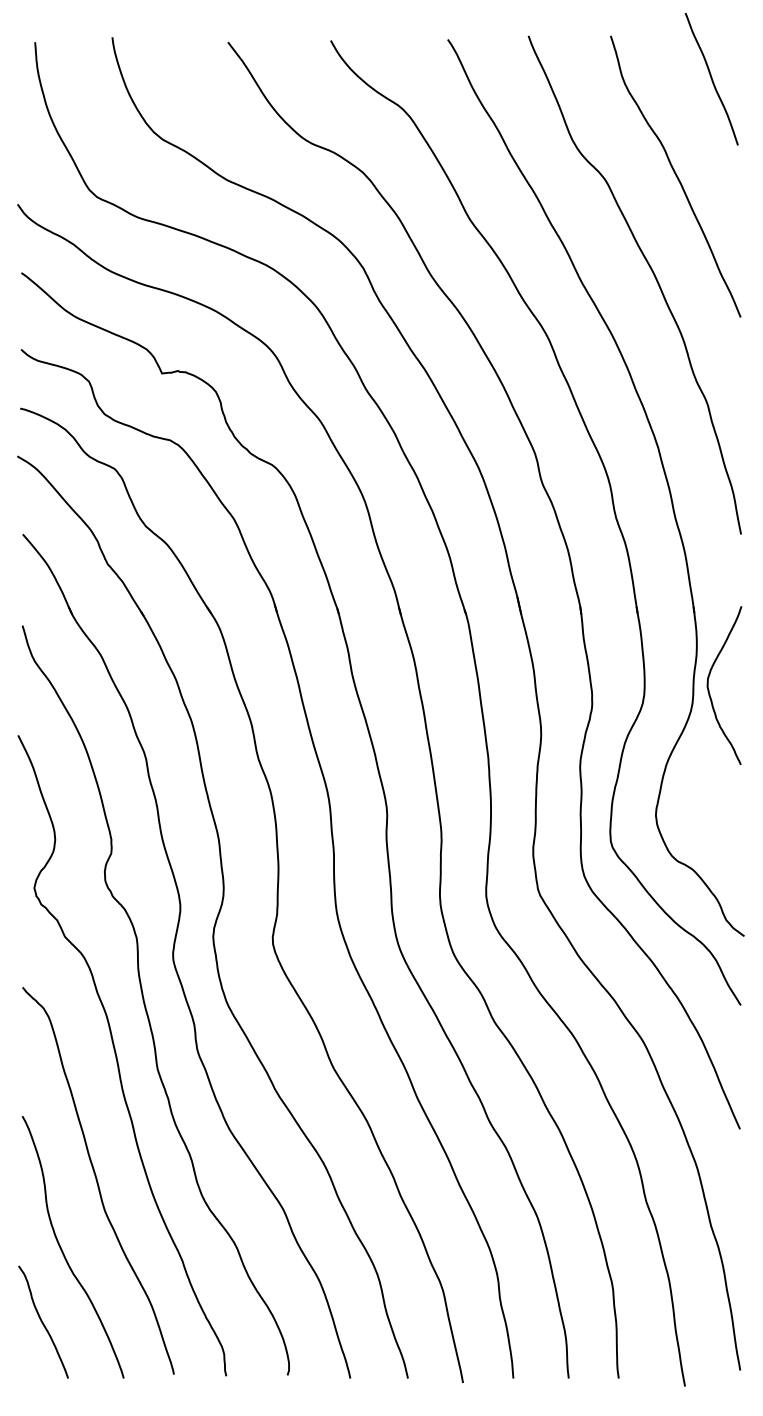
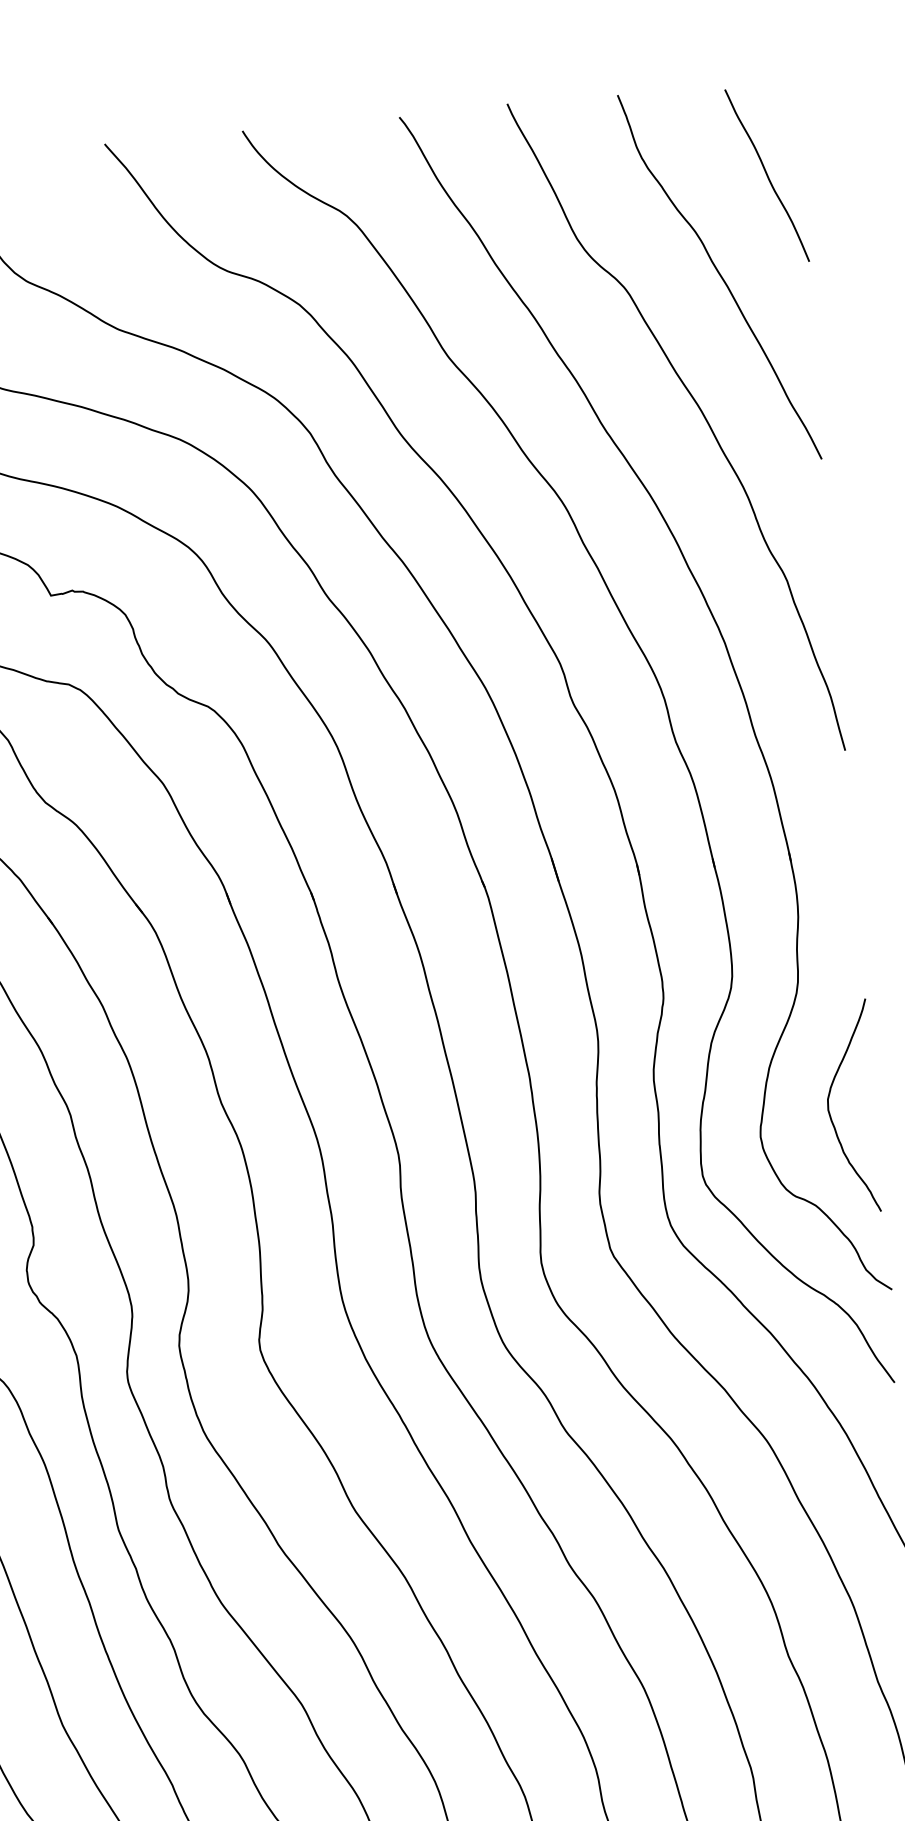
curve: (711, 78) -> (766, 174), moved
curve: (709, 689) -> (831, 1113), moved

